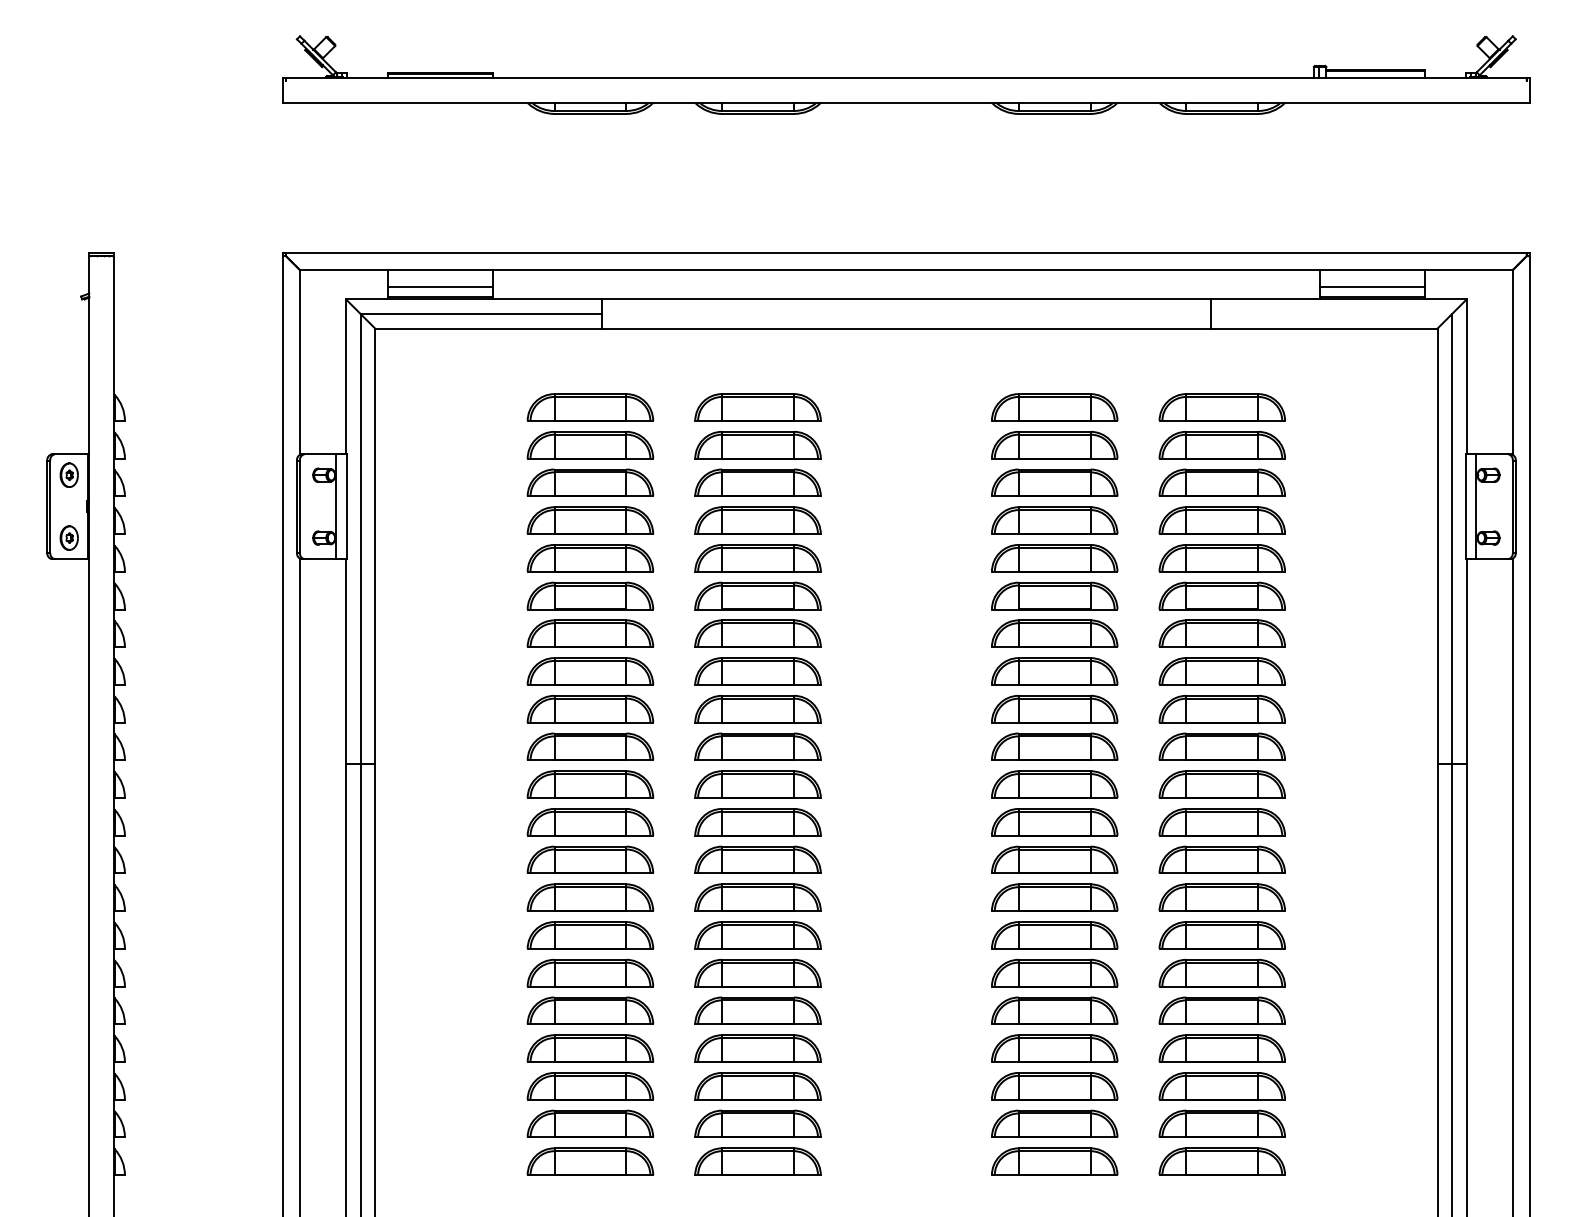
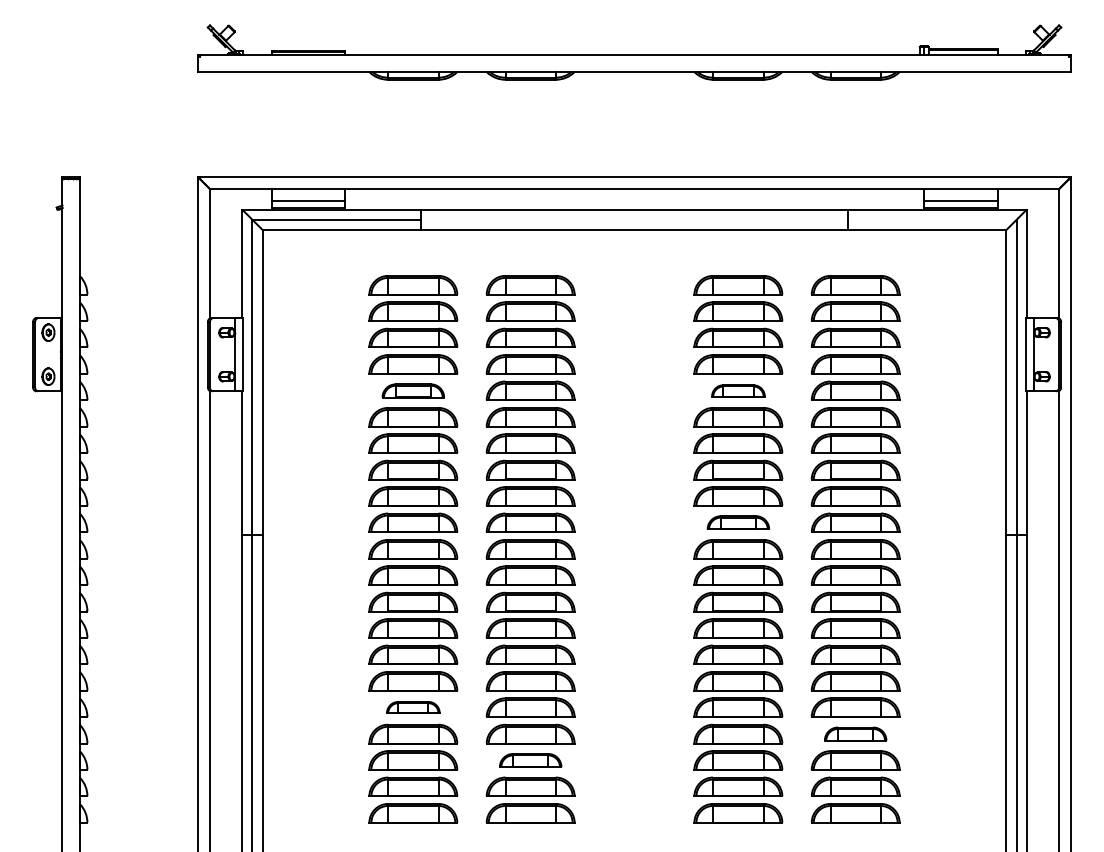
part: (590, 558) -> (413, 390), size x0.7
part: (1054, 558) -> (738, 390), size x0.6
part: (1054, 746) -> (738, 522), size x0.7
part: (590, 1010) -> (413, 707), size x0.6
part: (1221, 1048) -> (855, 734), size x0.7
part: (757, 1086) -> (530, 760), size x0.7

